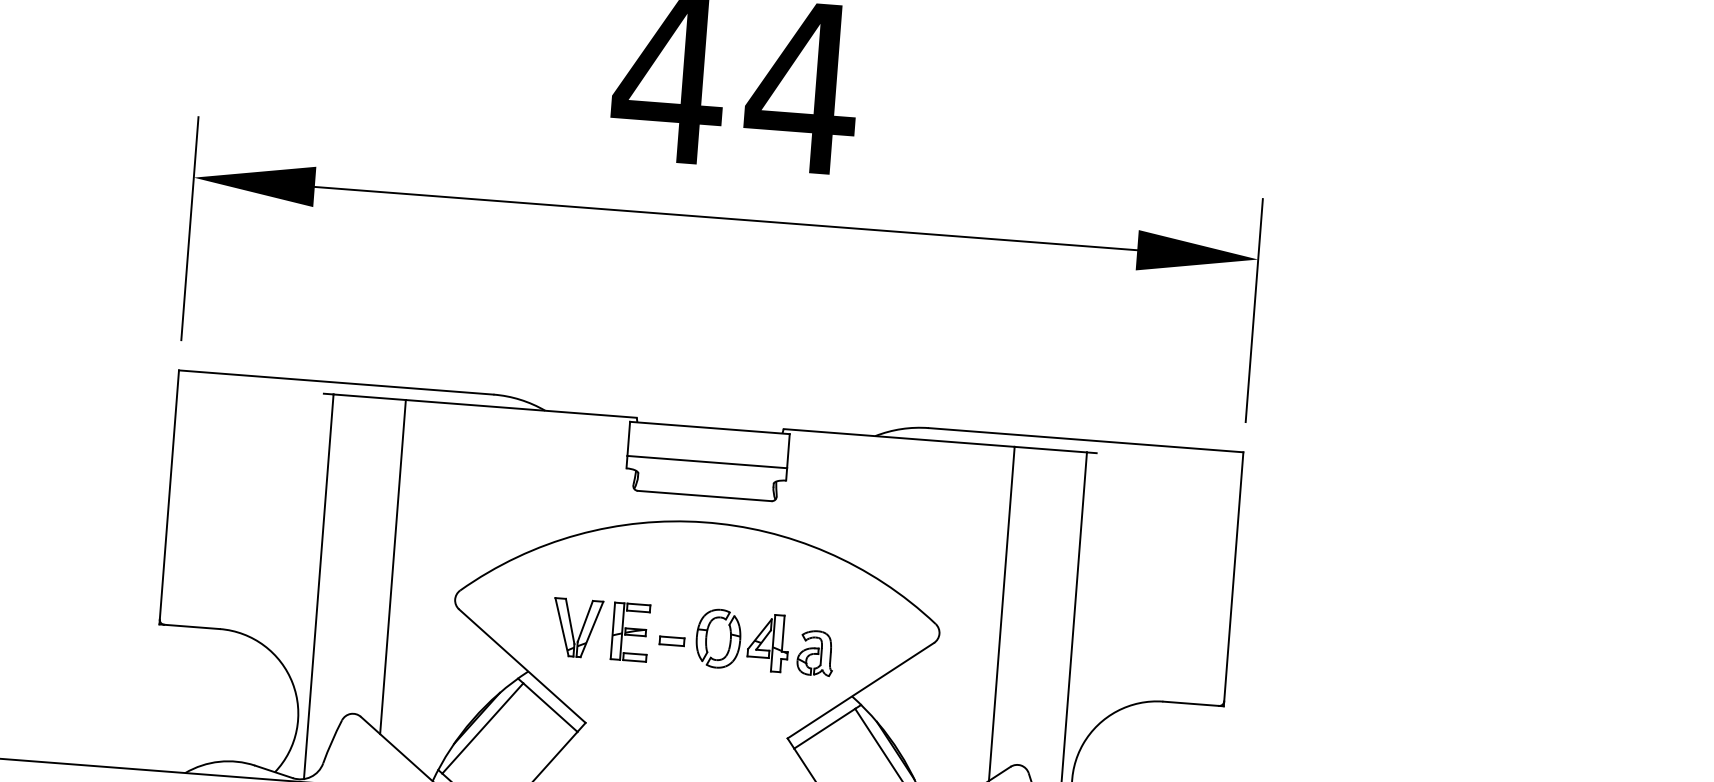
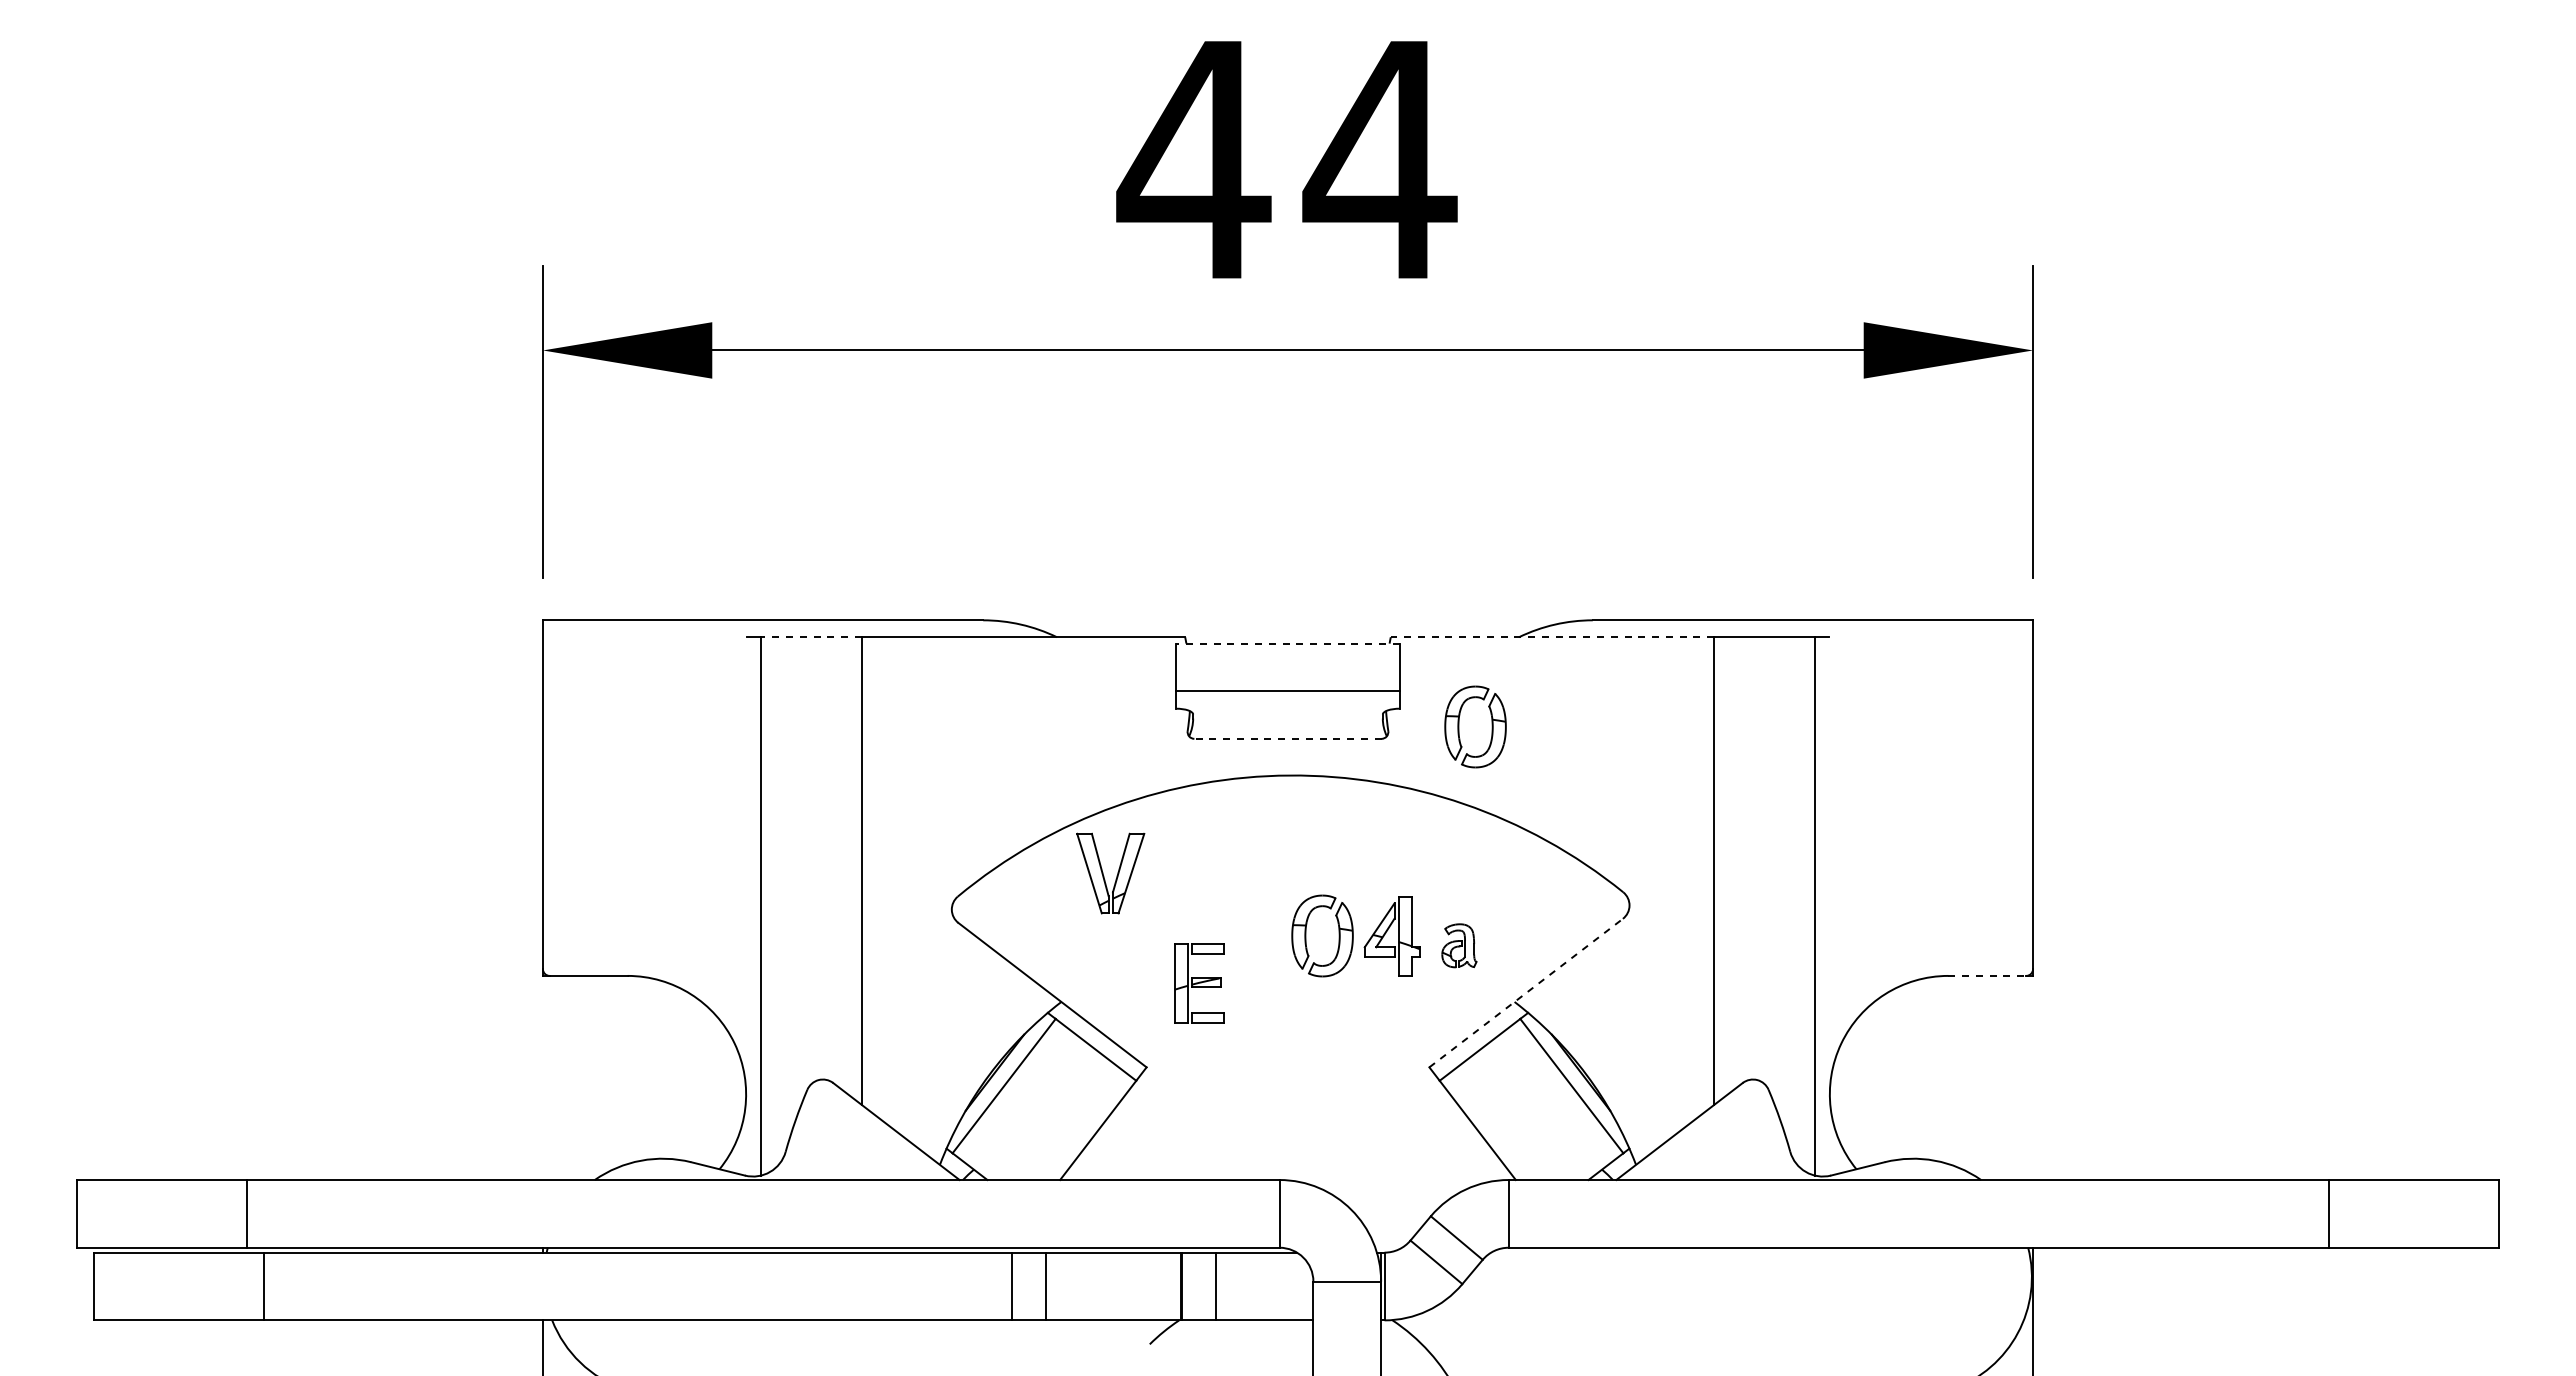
line: (369, 397) -> (811, 637), solid -> dashed
line: (709, 427) -> (1287, 643), solid -> dashed
line: (899, 438) -> (1552, 637), solid -> dashed
line: (704, 495) -> (1287, 738), solid -> dashed
part: (827, 496) -> (1459, 726), added
part: (581, 629) -> (1116, 875), moved
part: (630, 632) -> (1199, 983), moved
part: (671, 641) -> (1257, 944), removed
part: (815, 653) -> (1459, 945), size x0.7
line: (861, 691) -> (1526, 993), solid -> dashed
line: (1191, 703) -> (1987, 975), solid -> dashed

